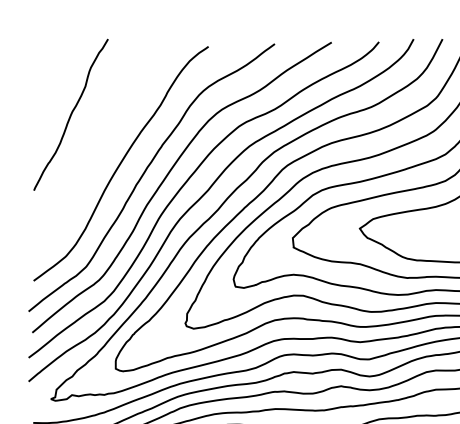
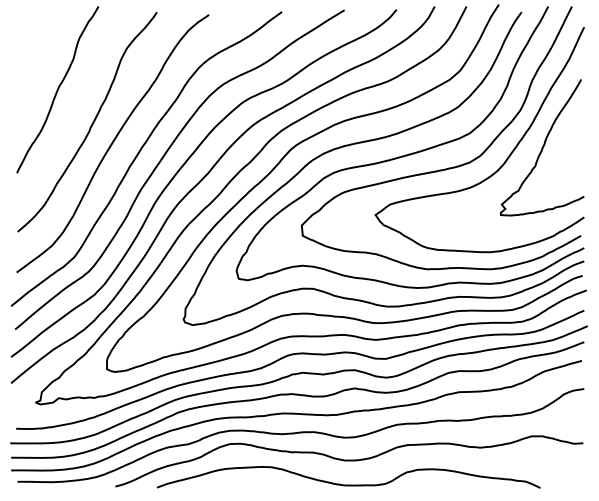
curve: (101, 145) -> (91, 123), added

